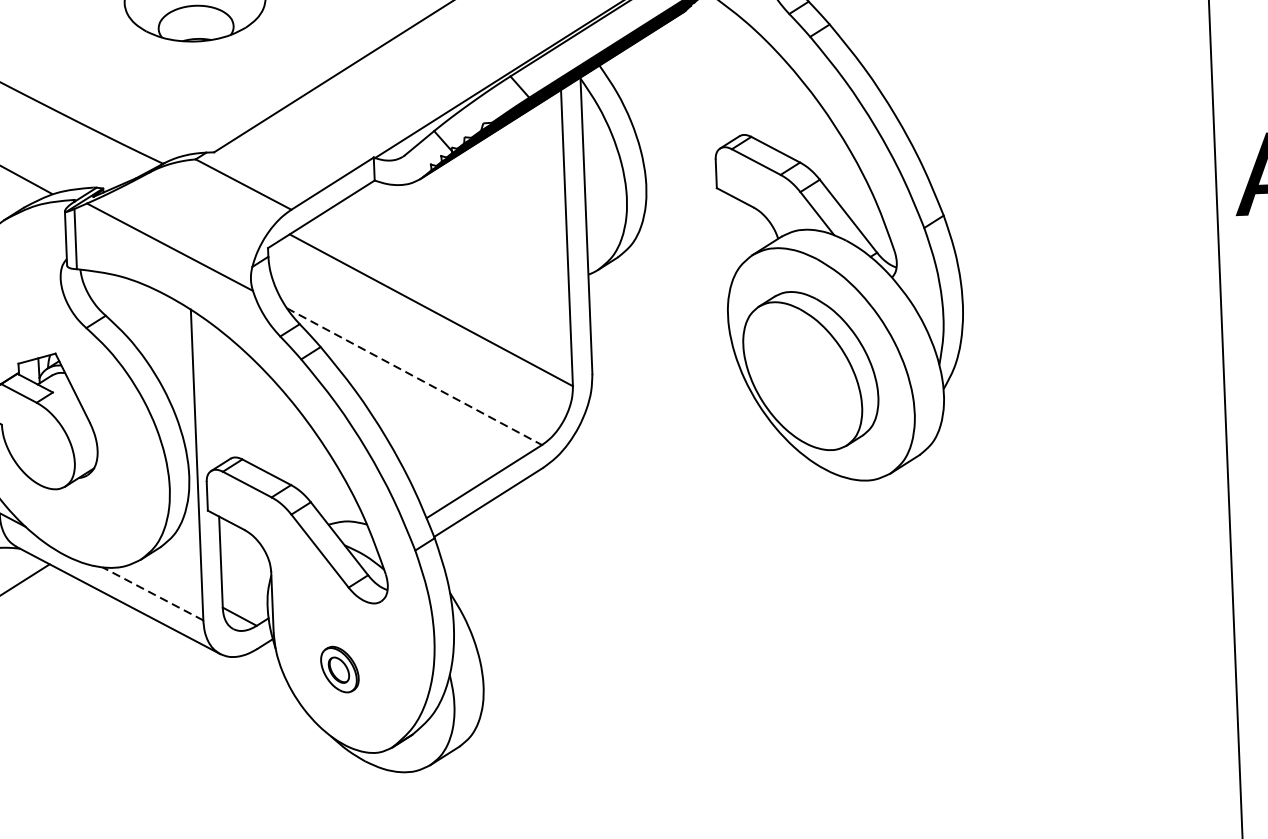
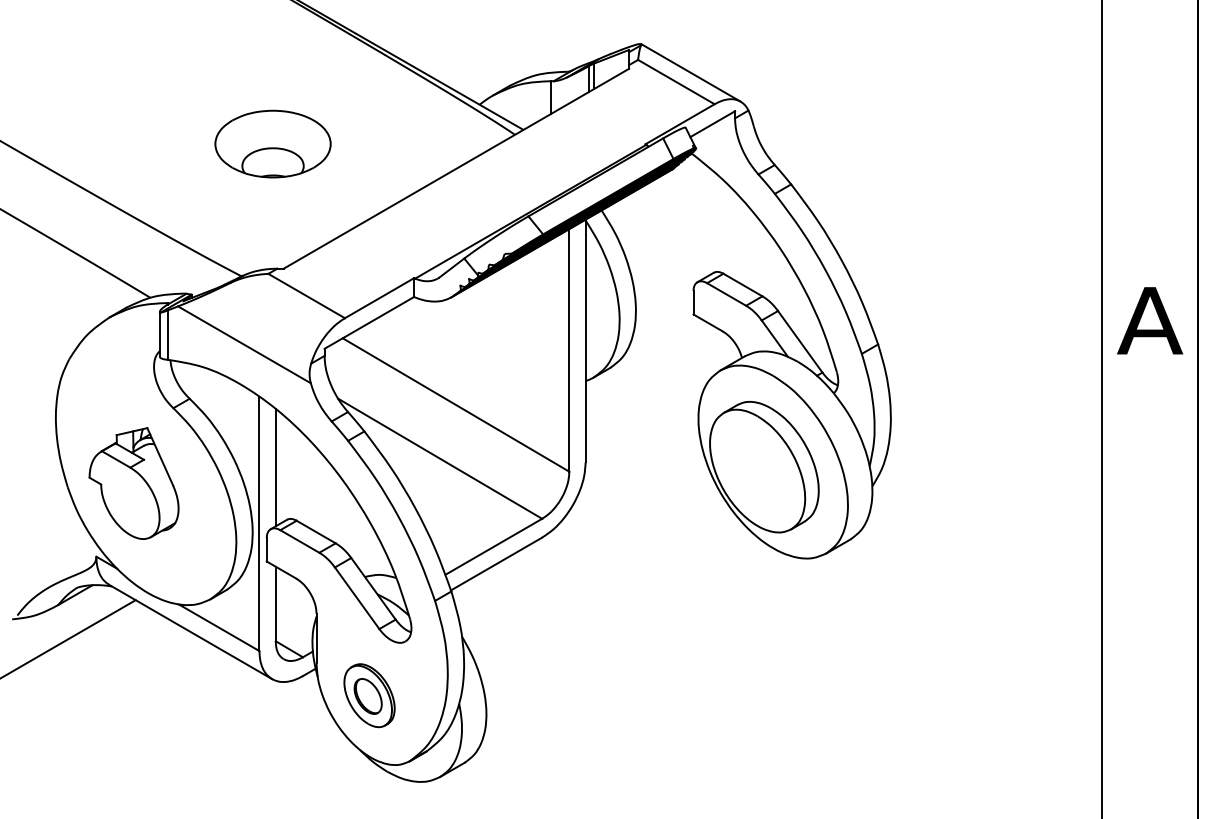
line: (414, 376) -> (440, 458), dashed -> solid
line: (213, 395) -> (275, 467), added
line: (153, 593) -> (219, 627), dashed -> solid
part: (339, 669) -> (369, 695), size x1.67

